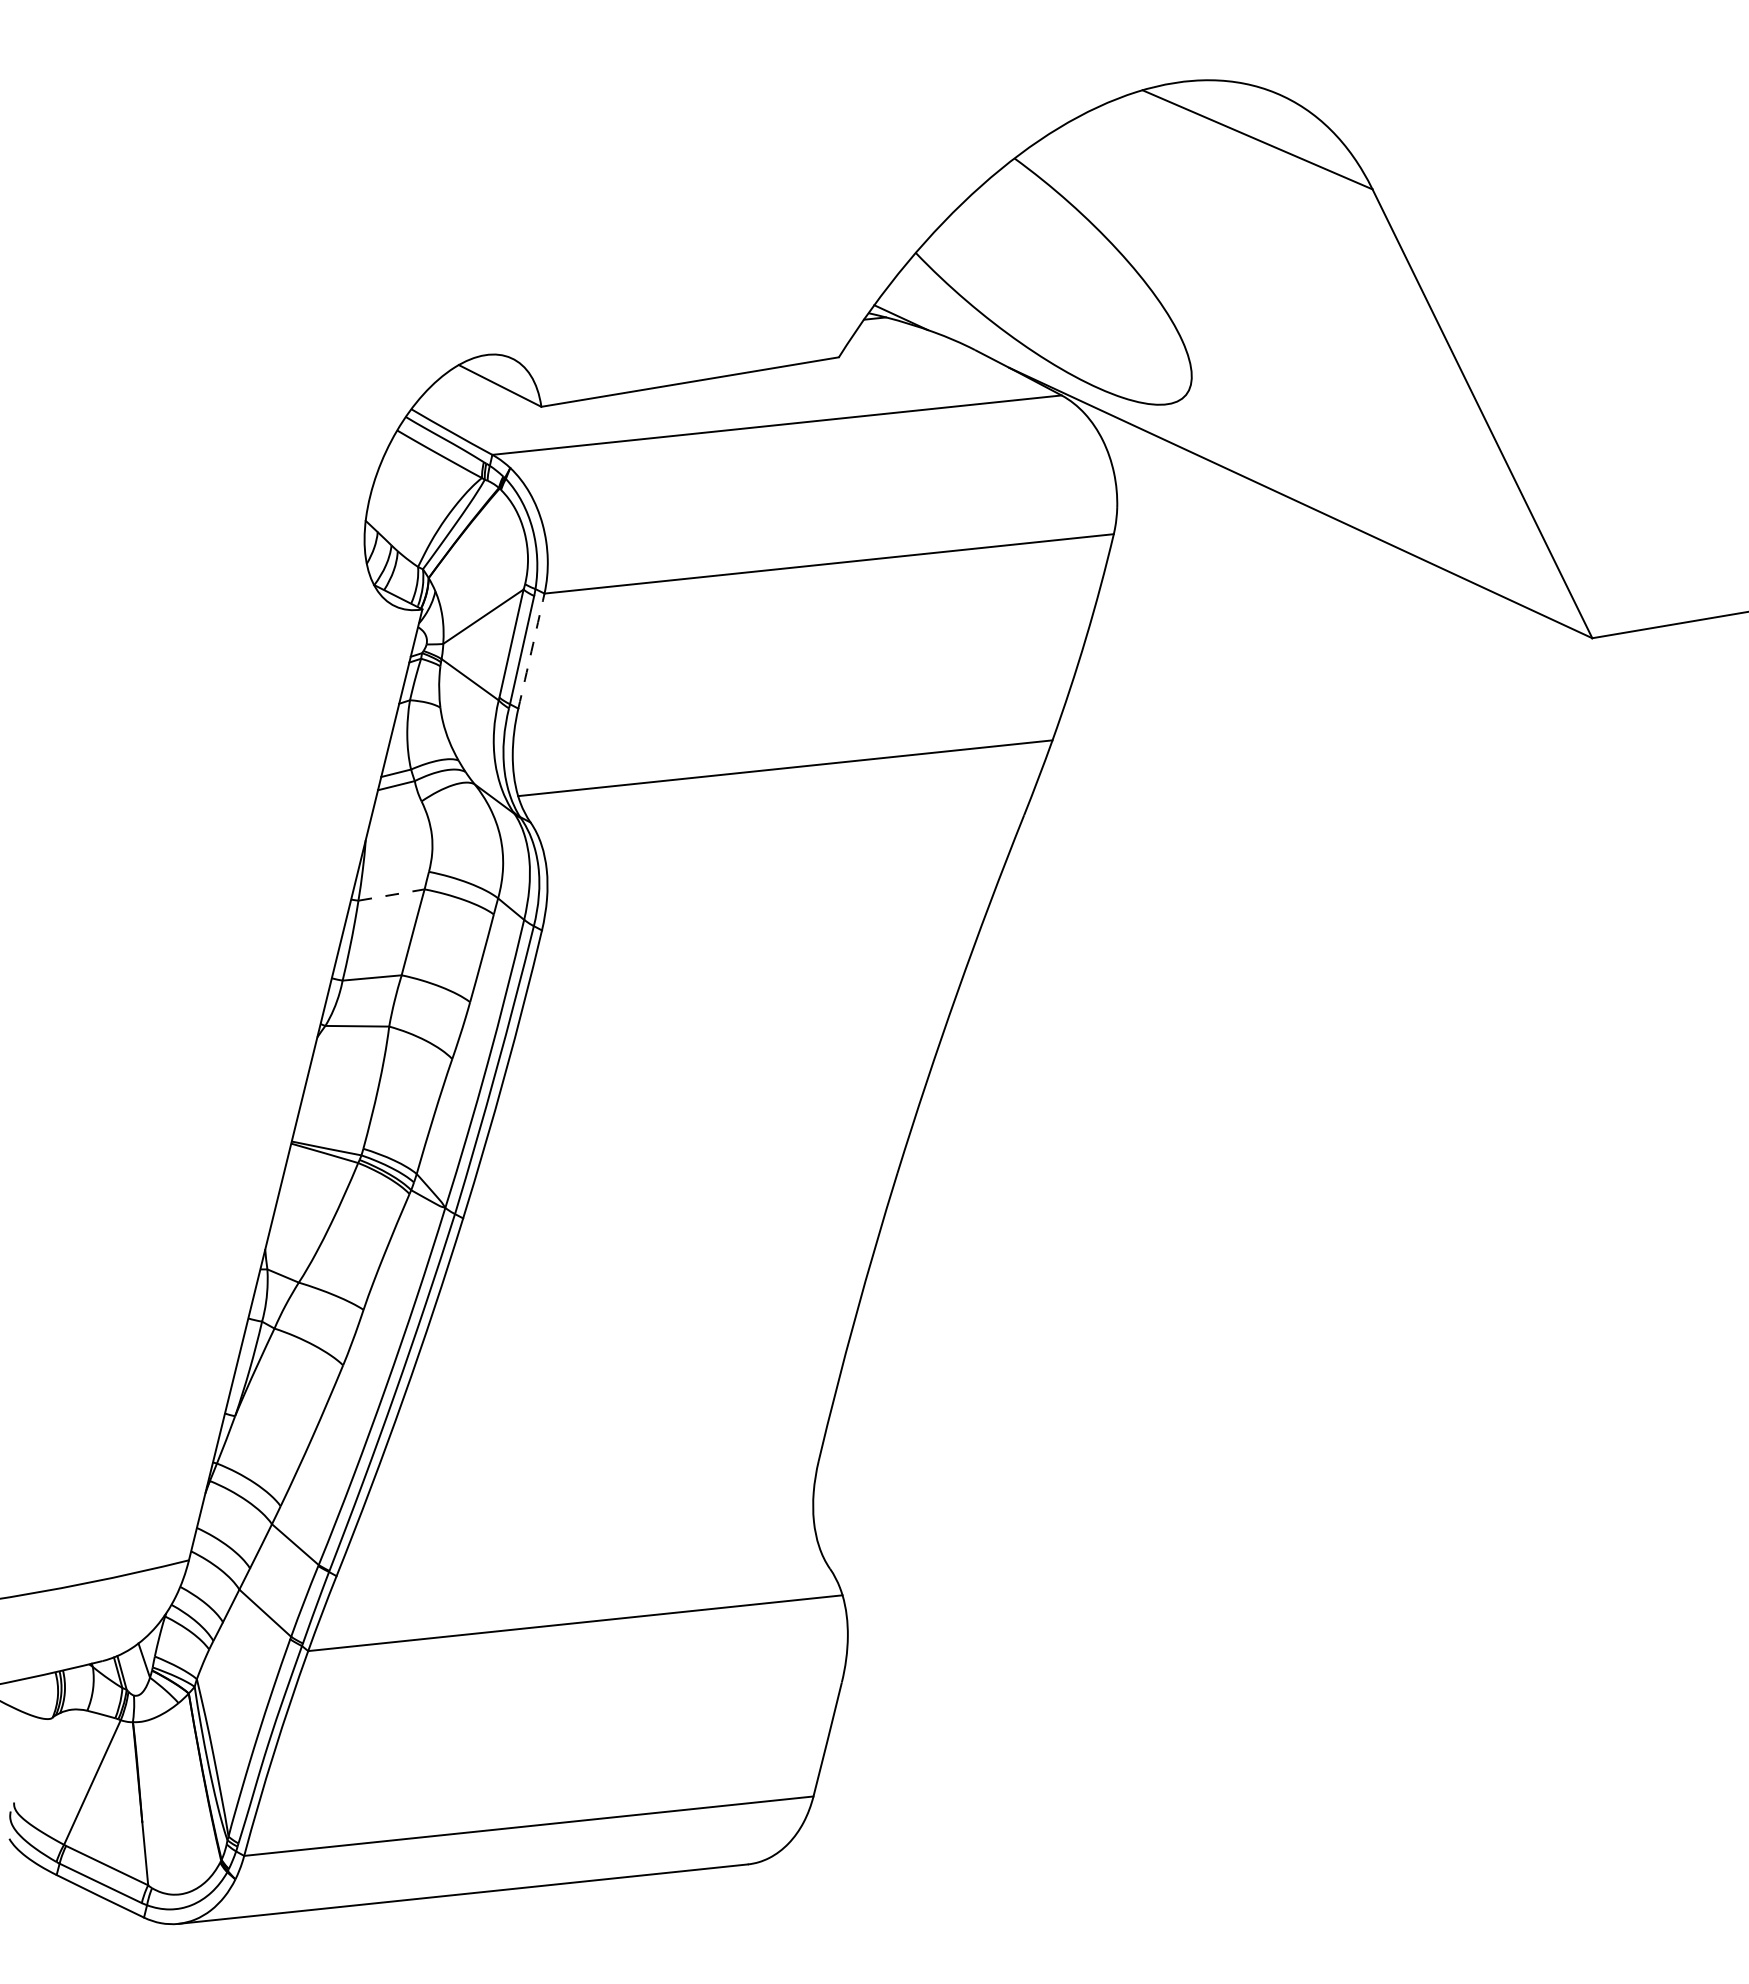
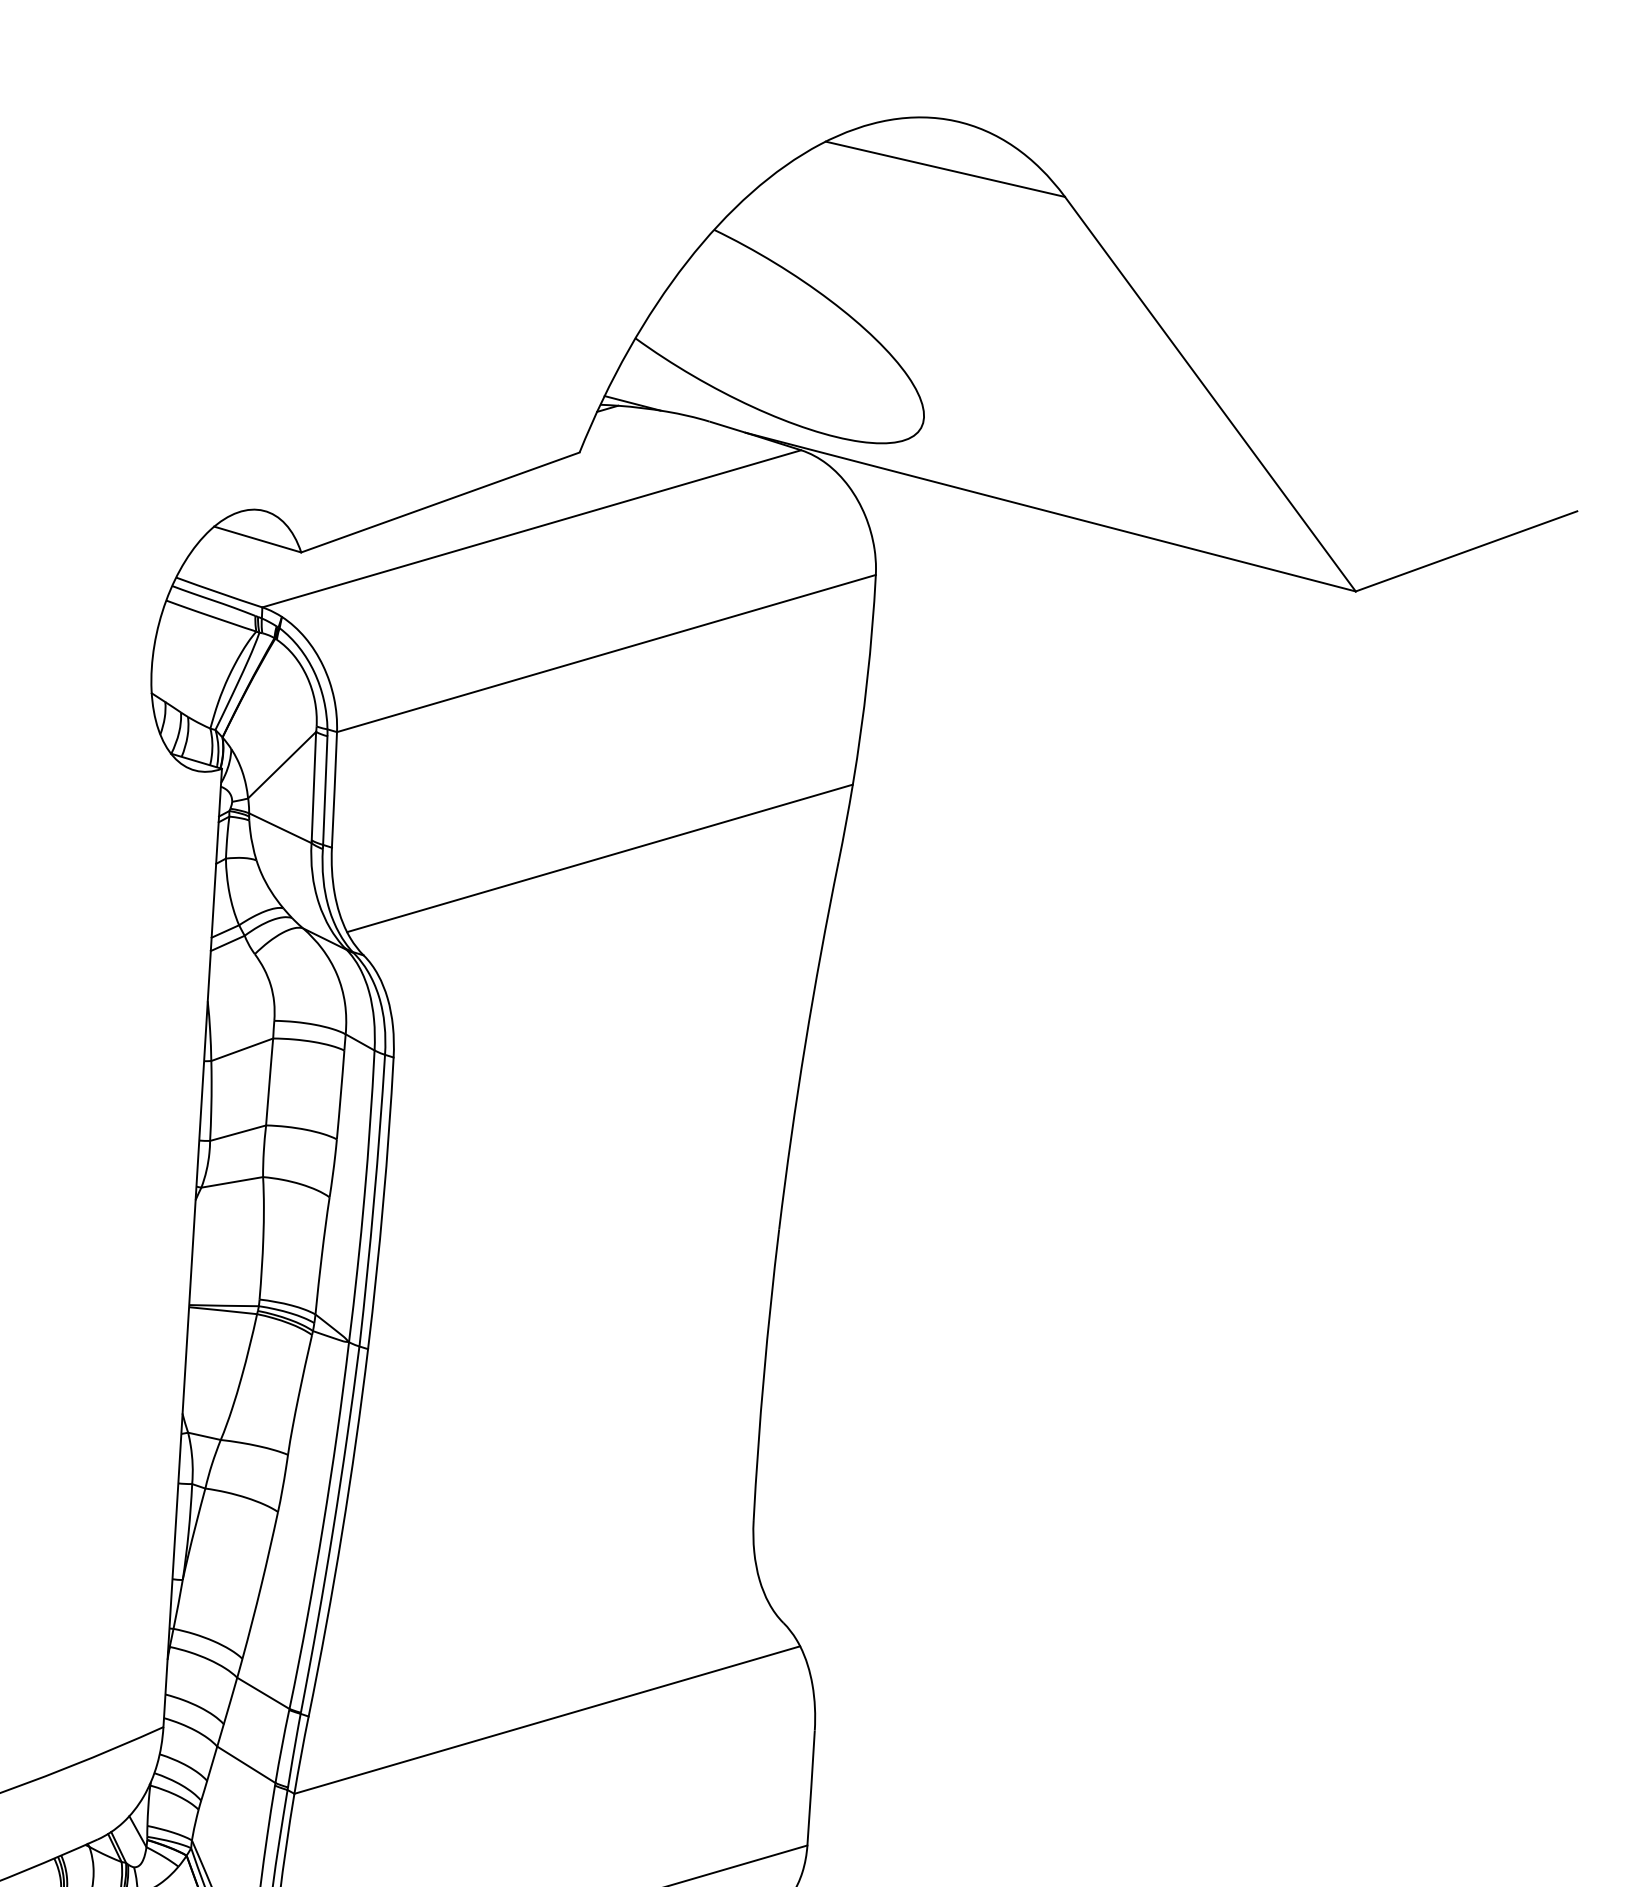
arc: (531, 651) -> (334, 790), dashed -> solid
line: (391, 895) -> (242, 1050), dashed -> solid

